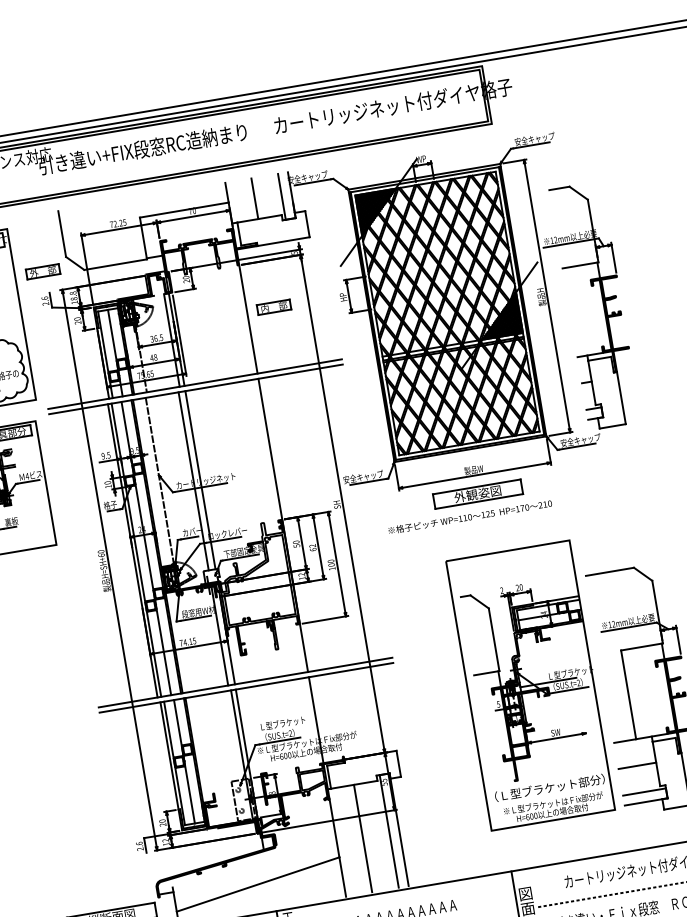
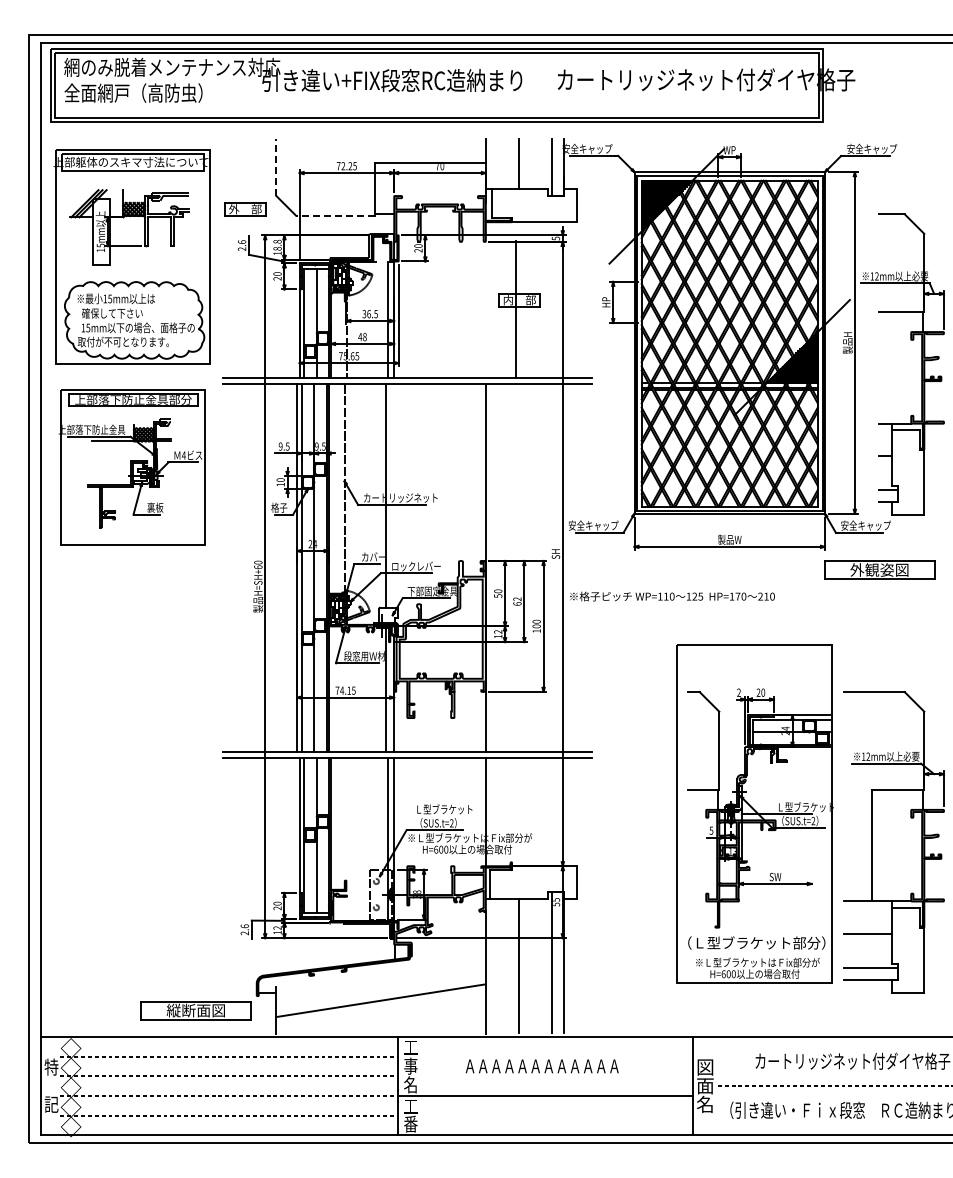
line: (62, 234) -> (276, 167), solid -> dashed
line: (115, 264) -> (334, 215), solid -> dashed
line: (248, 319) -> (515, 309), moved
line: (200, 479) -> (394, 495), removed
part: (477, 493) -> (879, 569), moved
text: (470, 517) -> (672, 596), moved

